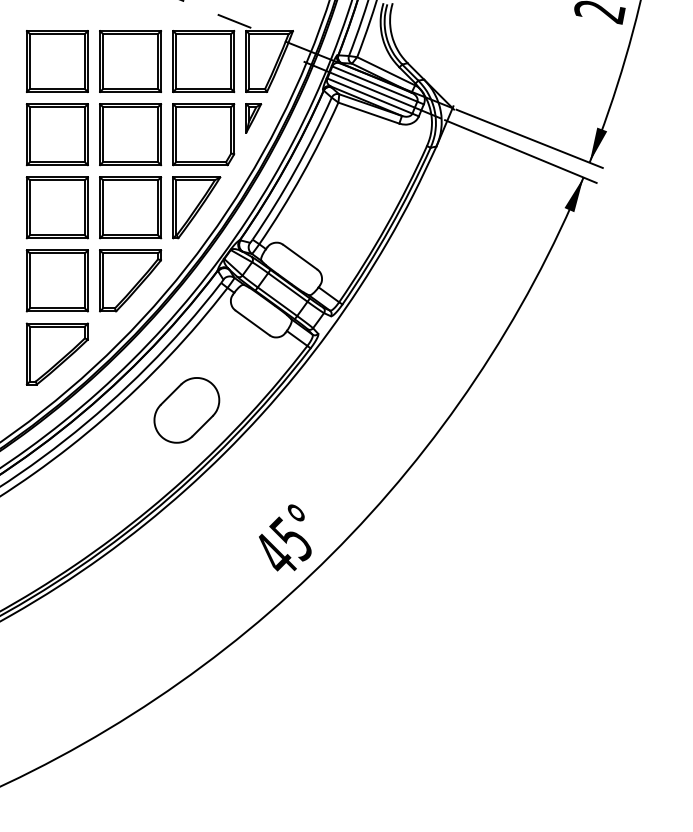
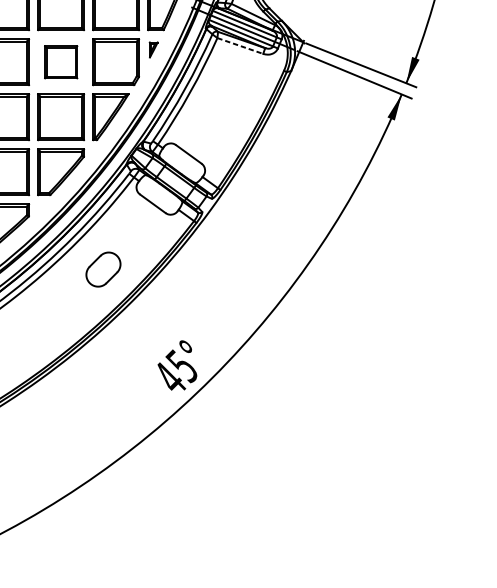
line: (369, 113) -> (240, 46), solid -> dashed
part: (253, 118) -> (153, 50), size x0.7
part: (130, 134) -> (61, 62), size x0.7
part: (186, 410) -> (103, 269), size x0.7

